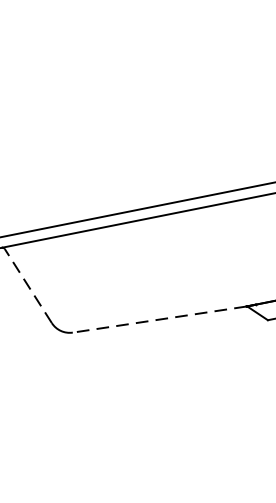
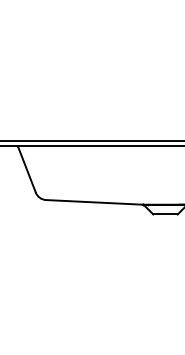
line: (27, 285) -> (26, 169), dashed -> solid
line: (159, 319) -> (94, 202), dashed -> solid

